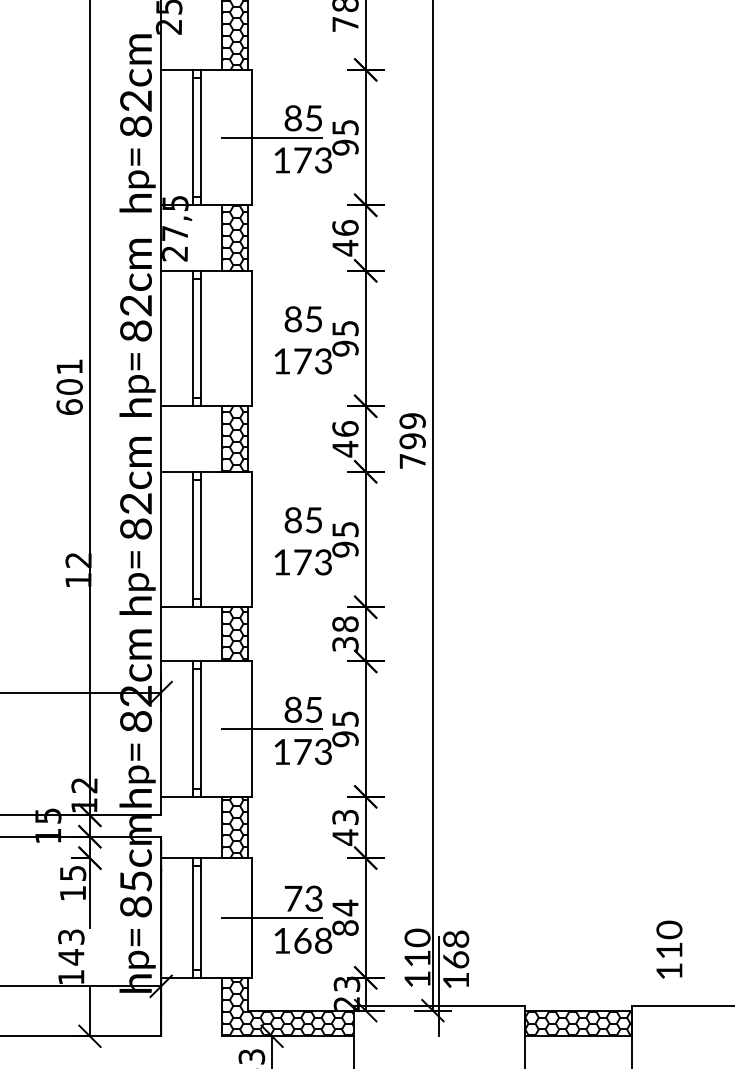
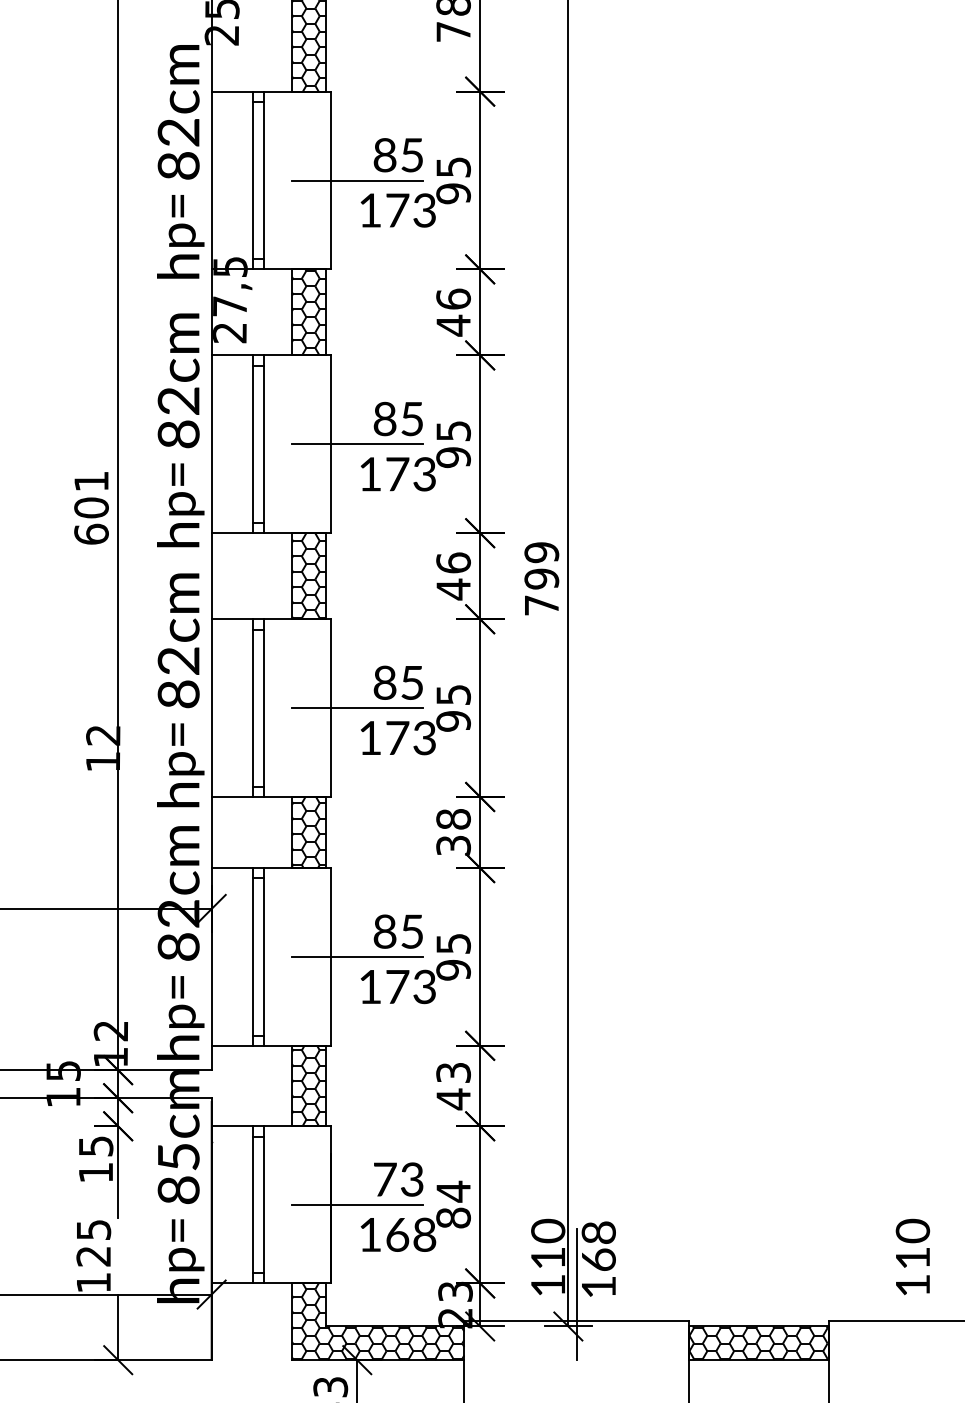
line: (272, 338) -> (357, 444), added
line: (272, 539) -> (357, 708), added
text: (71, 947) -> (93, 1243), 143 -> 125
text: (669, 949) -> (913, 1256), moved

